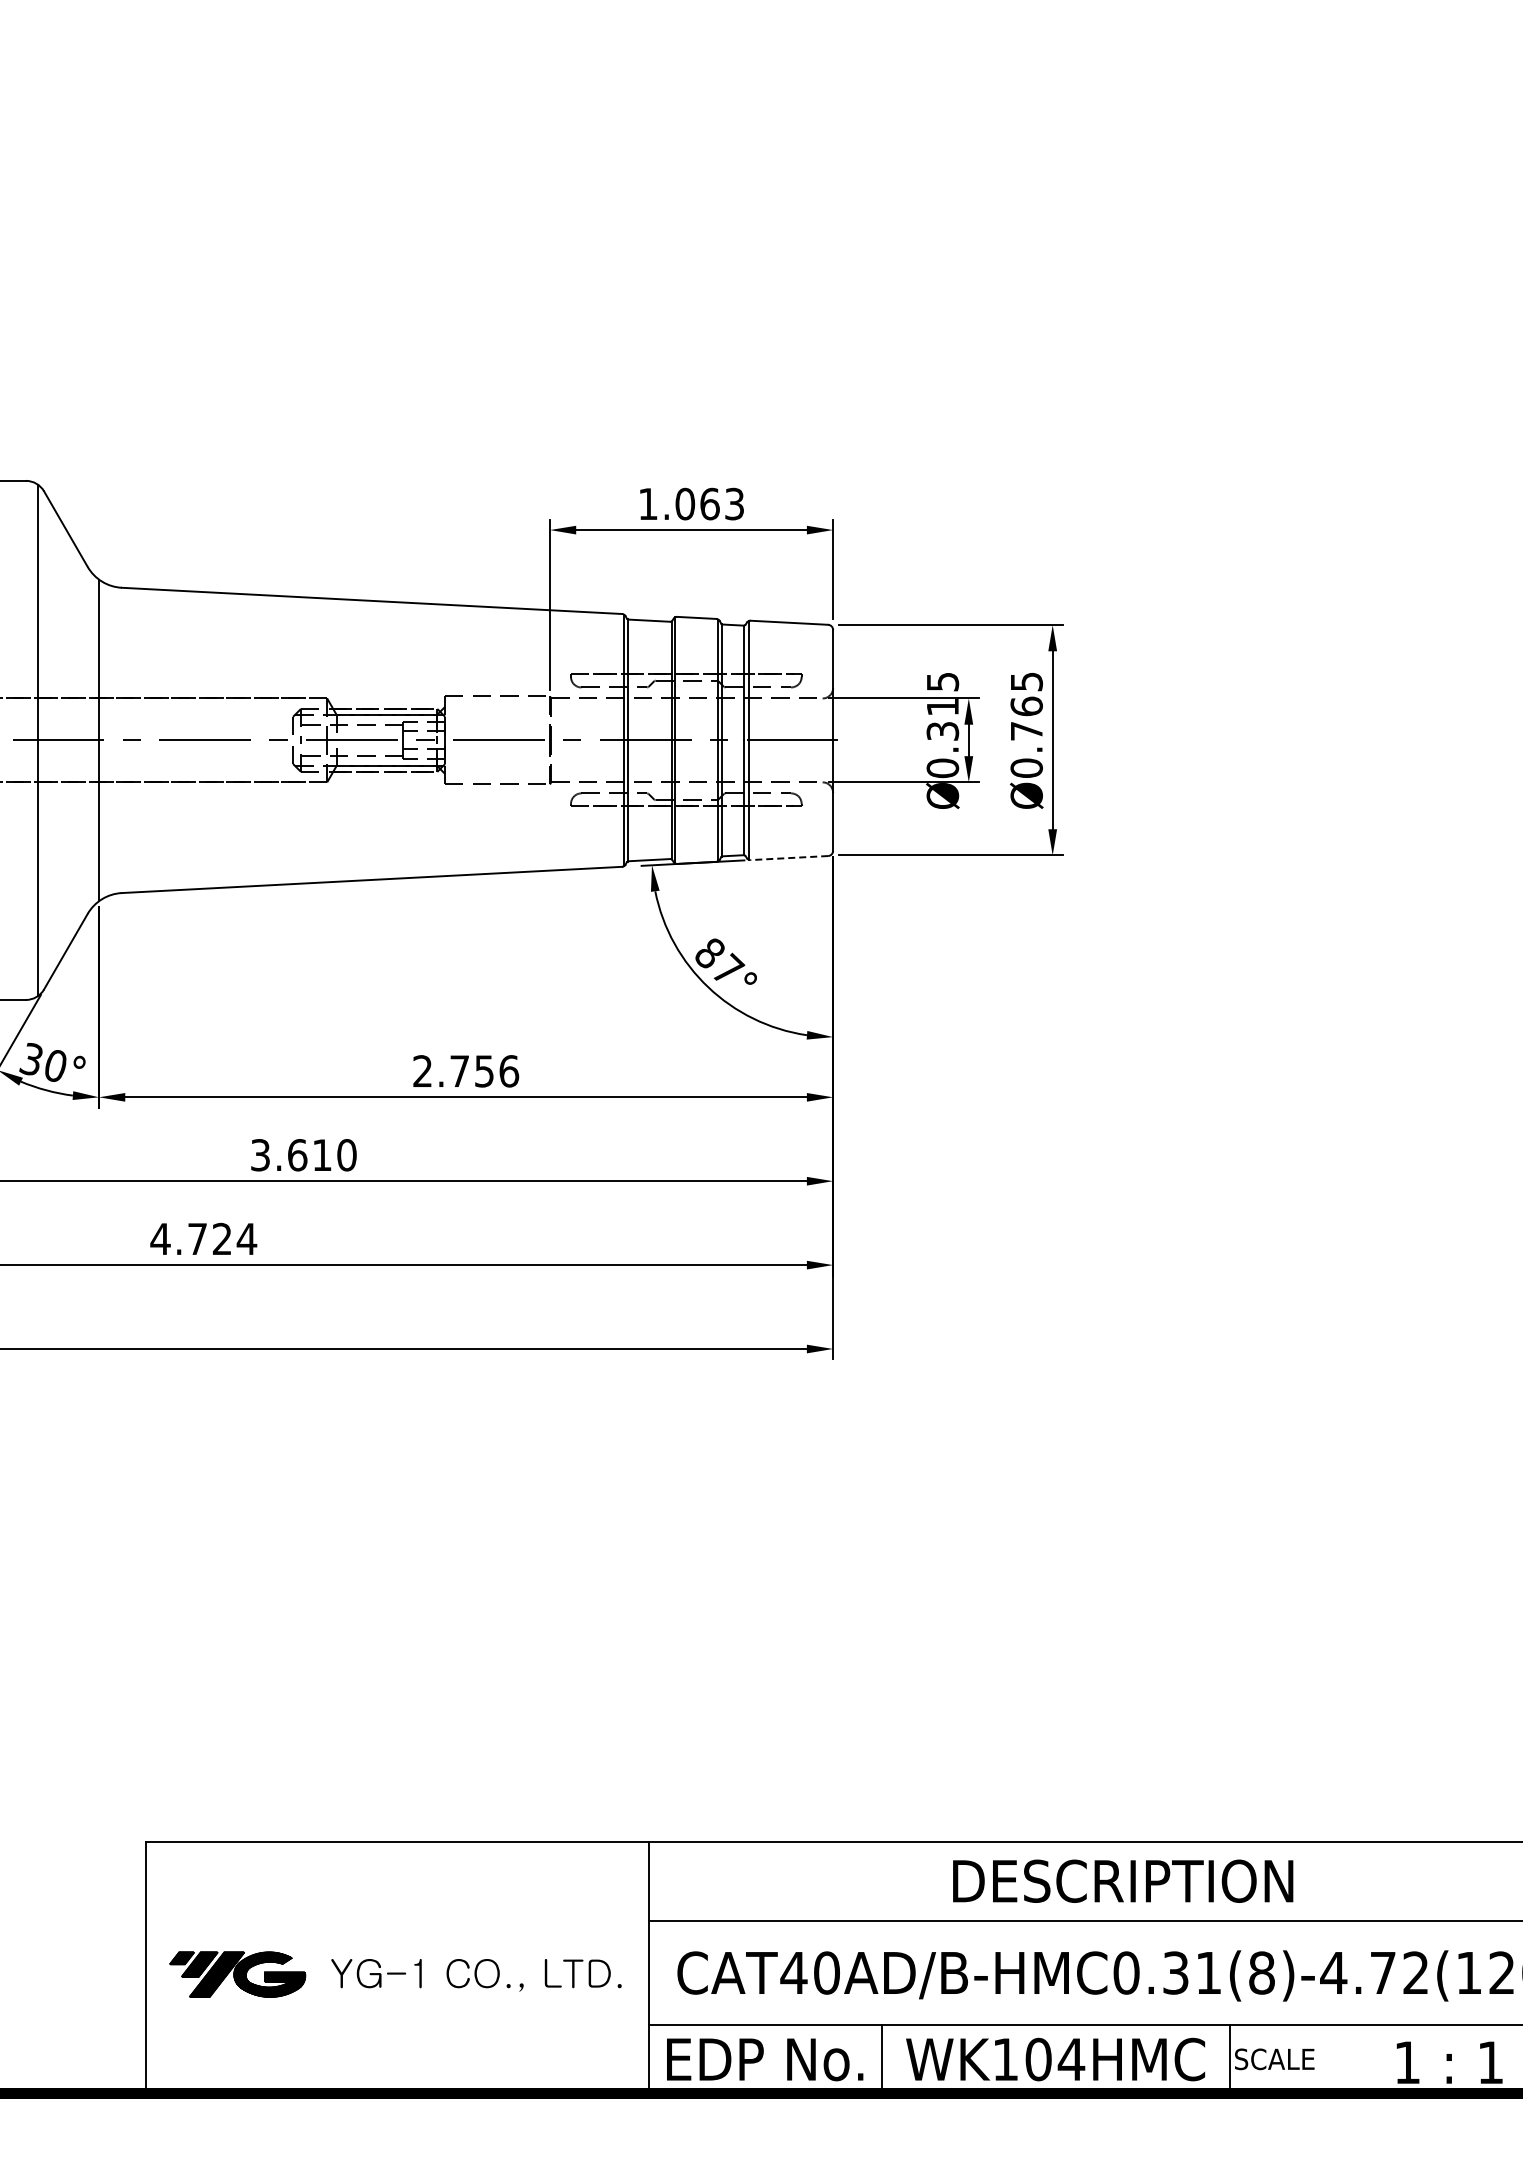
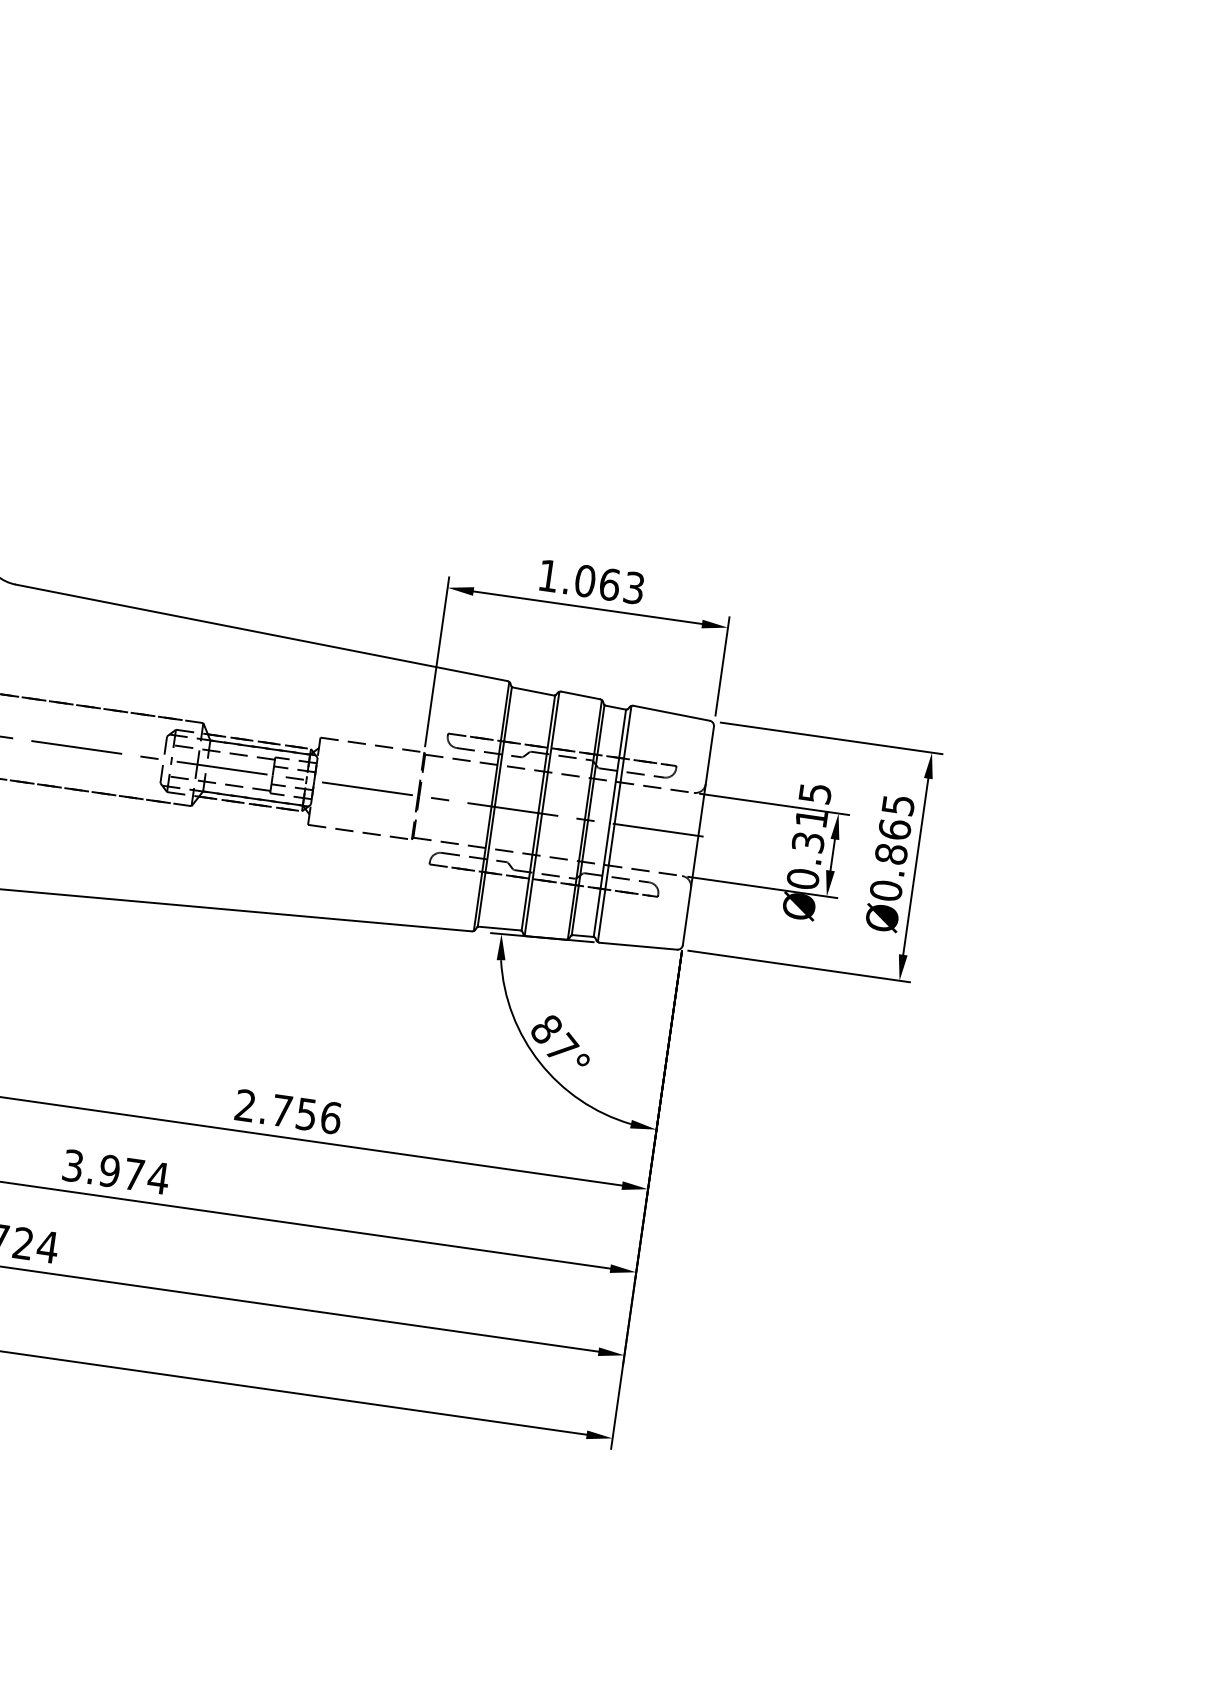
text: (1026, 730) -> (891, 853), Ø0.765 -> Ø0.865
line: (789, 858) -> (638, 946), dashed -> solid
text: (322, 1155) -> (134, 1174), 3.610 -> 3.974

